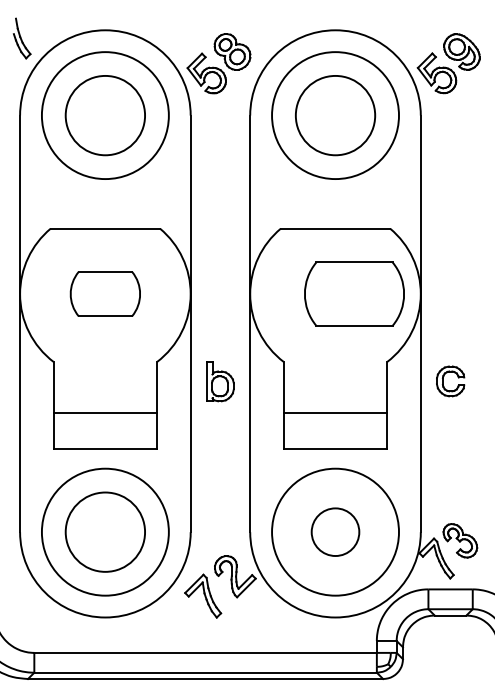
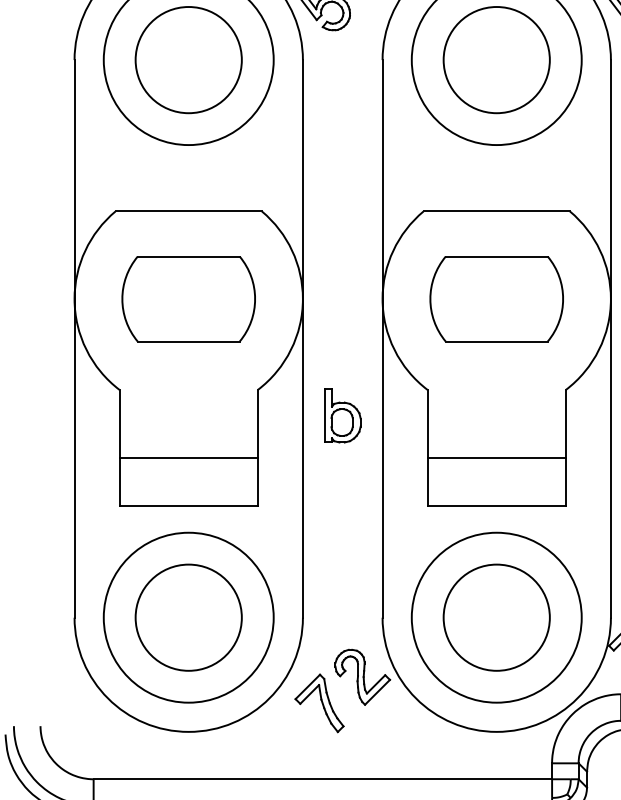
part: (105, 293) -> (188, 298), size x1.43
part: (354, 293) -> (496, 298), moved
circle: (335, 531) -> (496, 616), size x1.67

